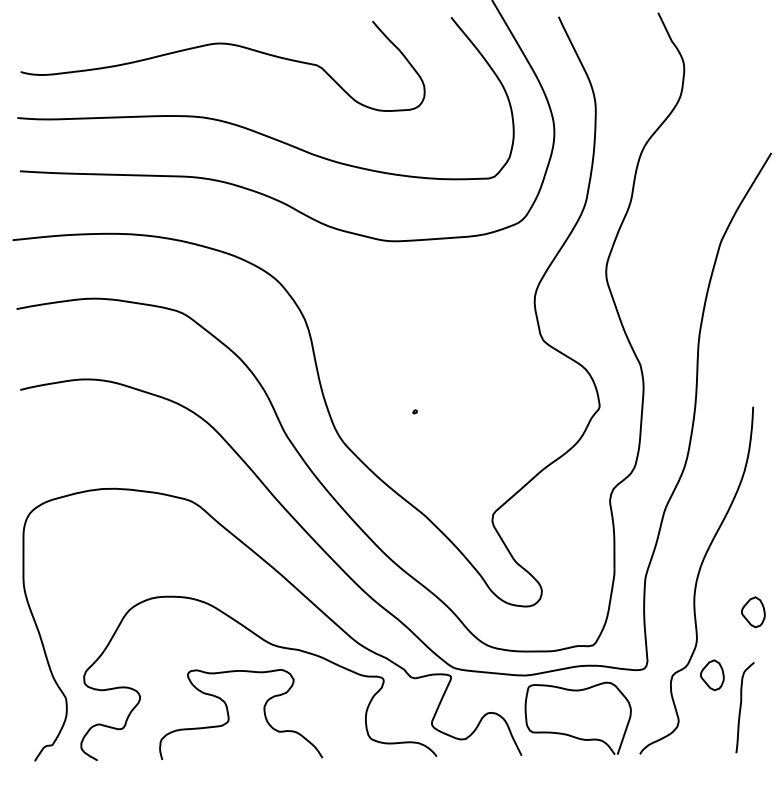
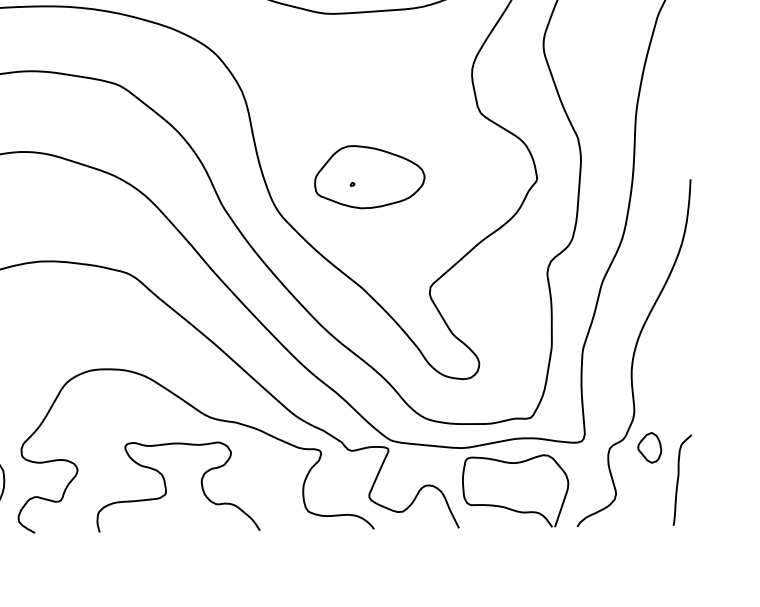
part: (432, 404) -> (369, 177), added
part: (753, 612) -> (690, 385), removed

